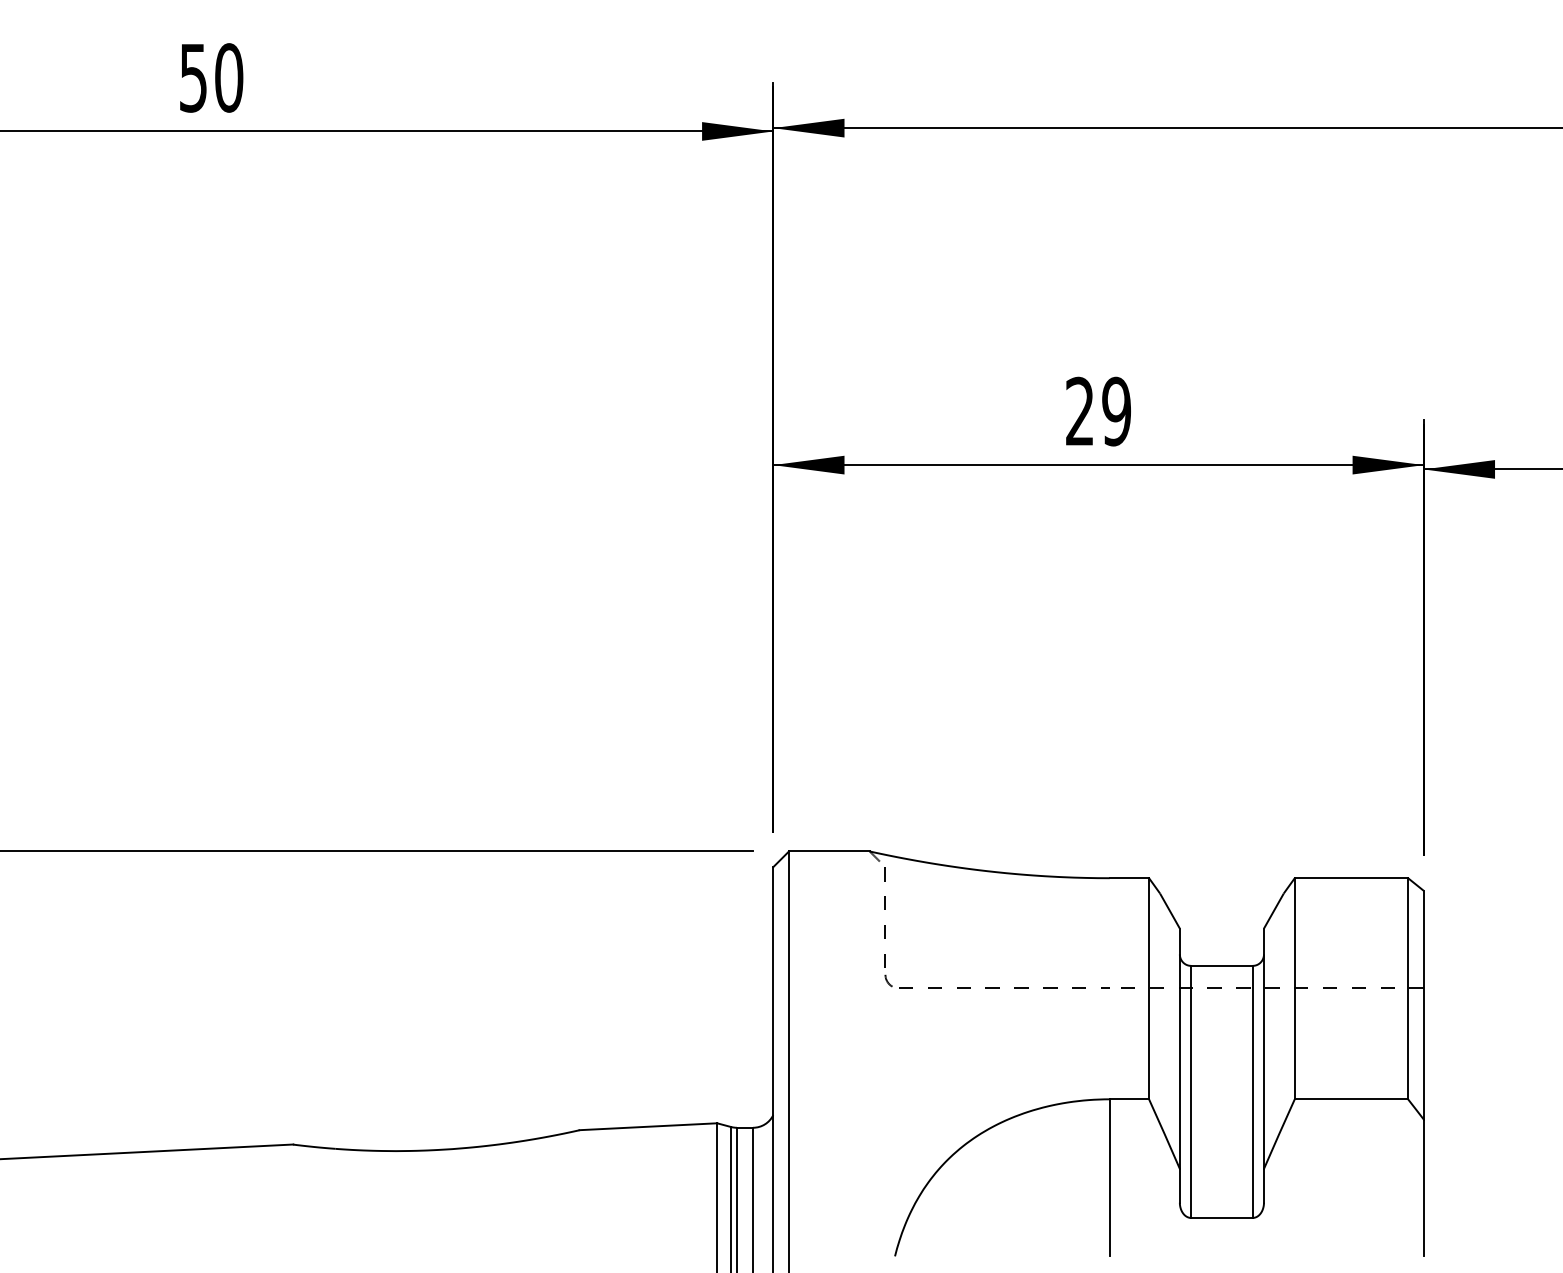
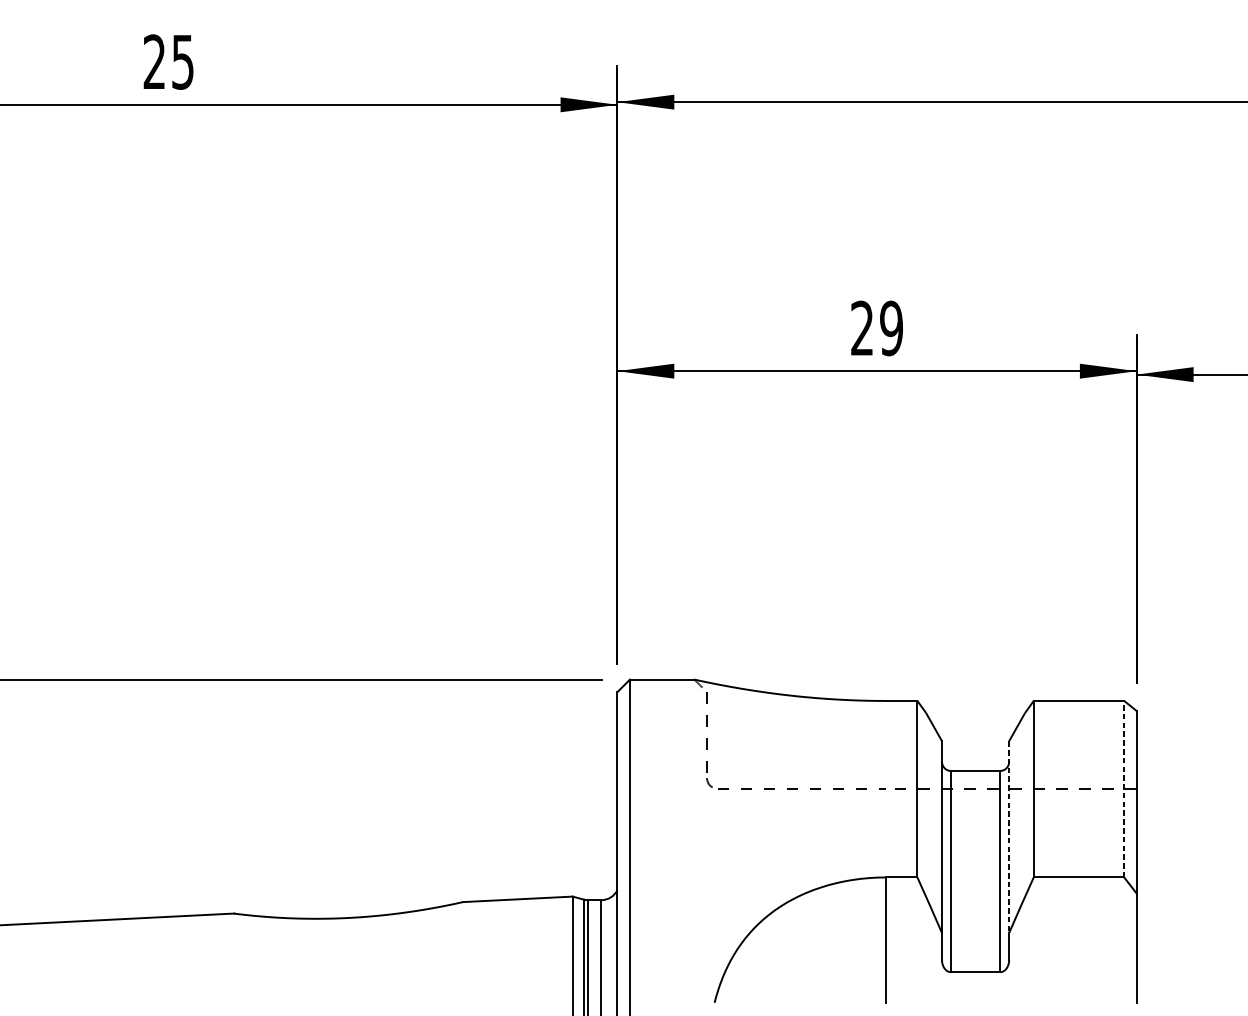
text: (211, 77) -> (168, 61), 50 -> 25
line: (1408, 988) -> (1124, 789), solid -> dashed
line: (1263, 1049) -> (1008, 837), solid -> dashed

